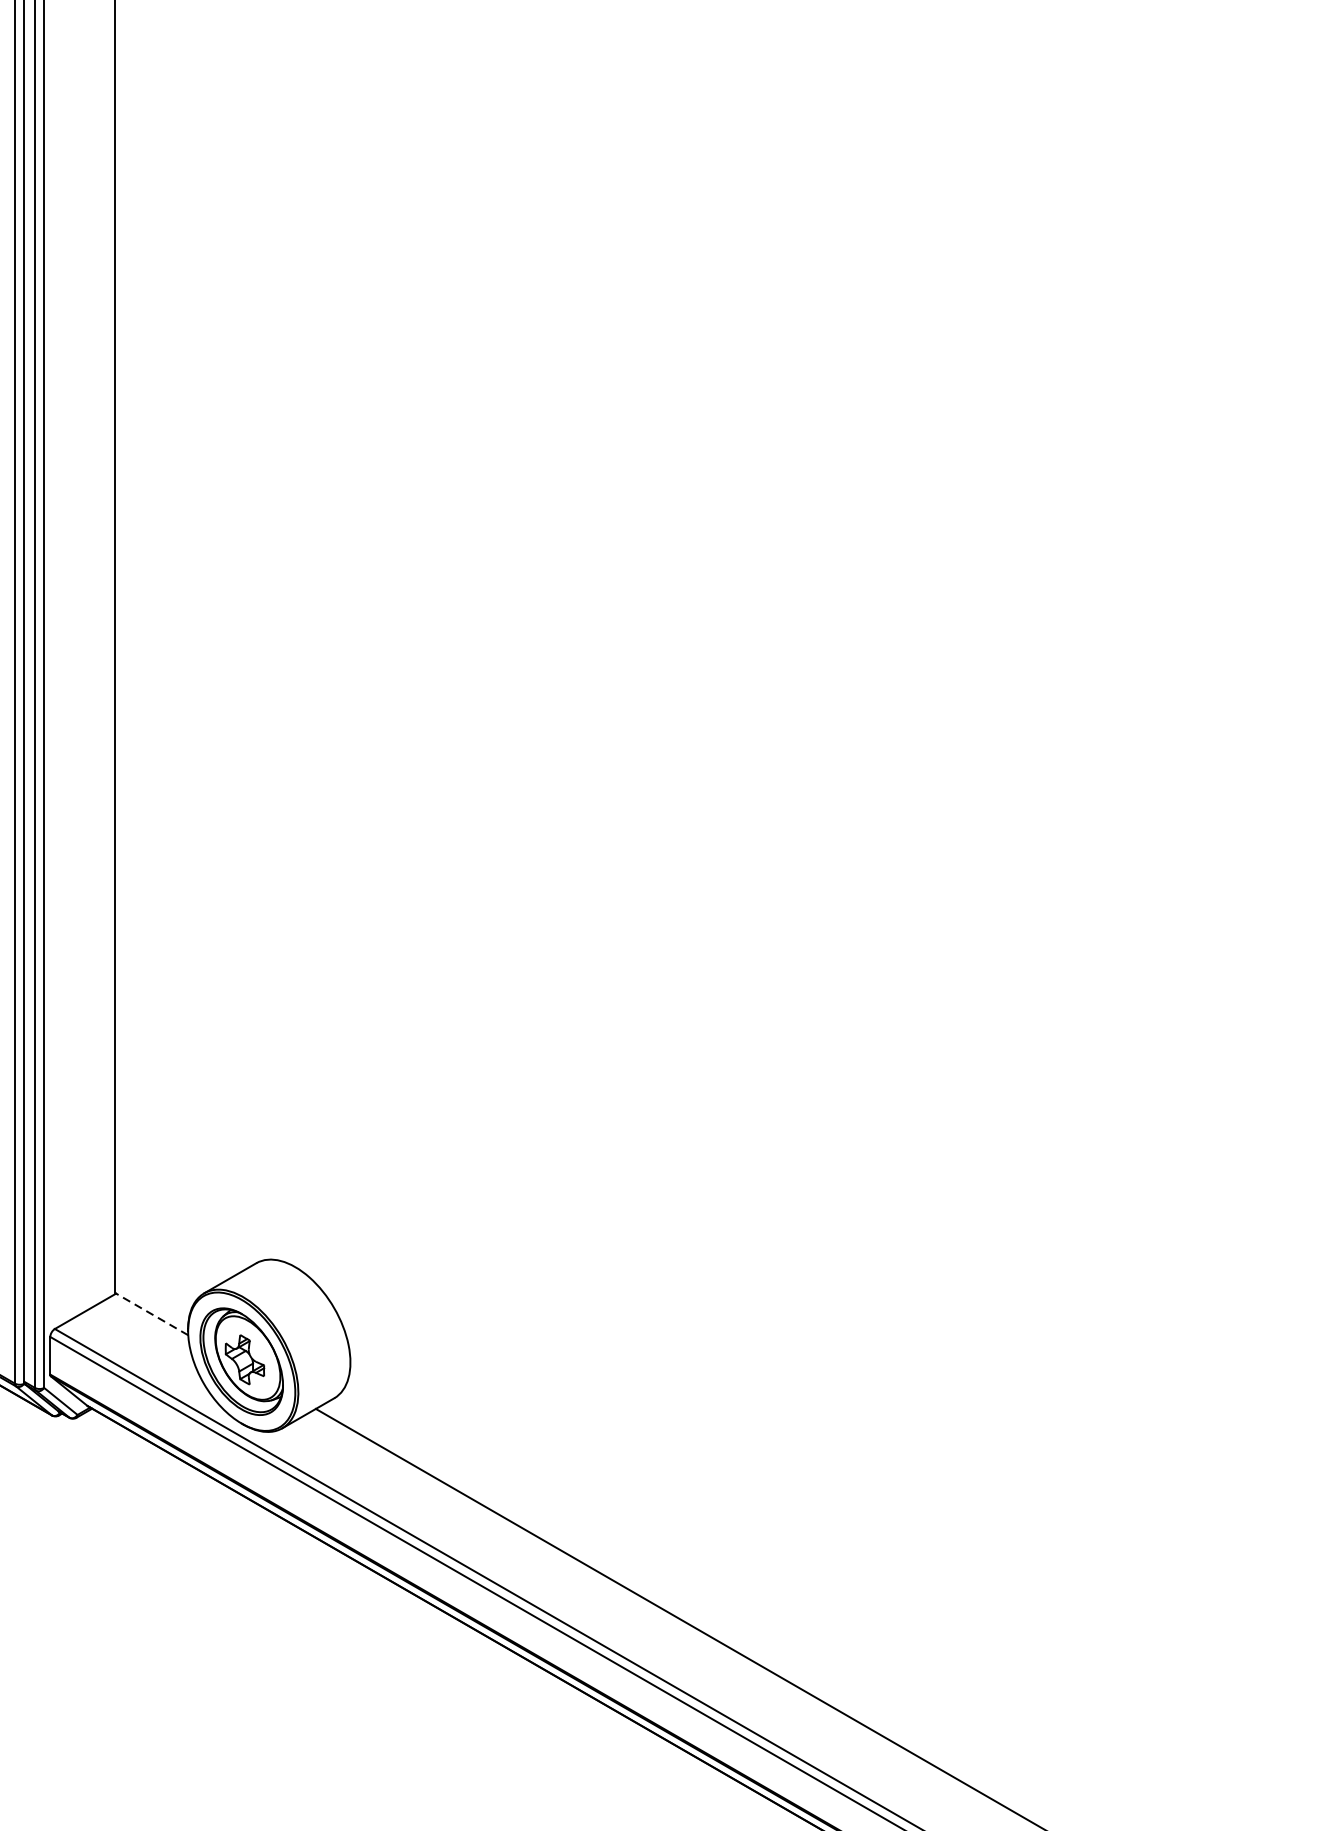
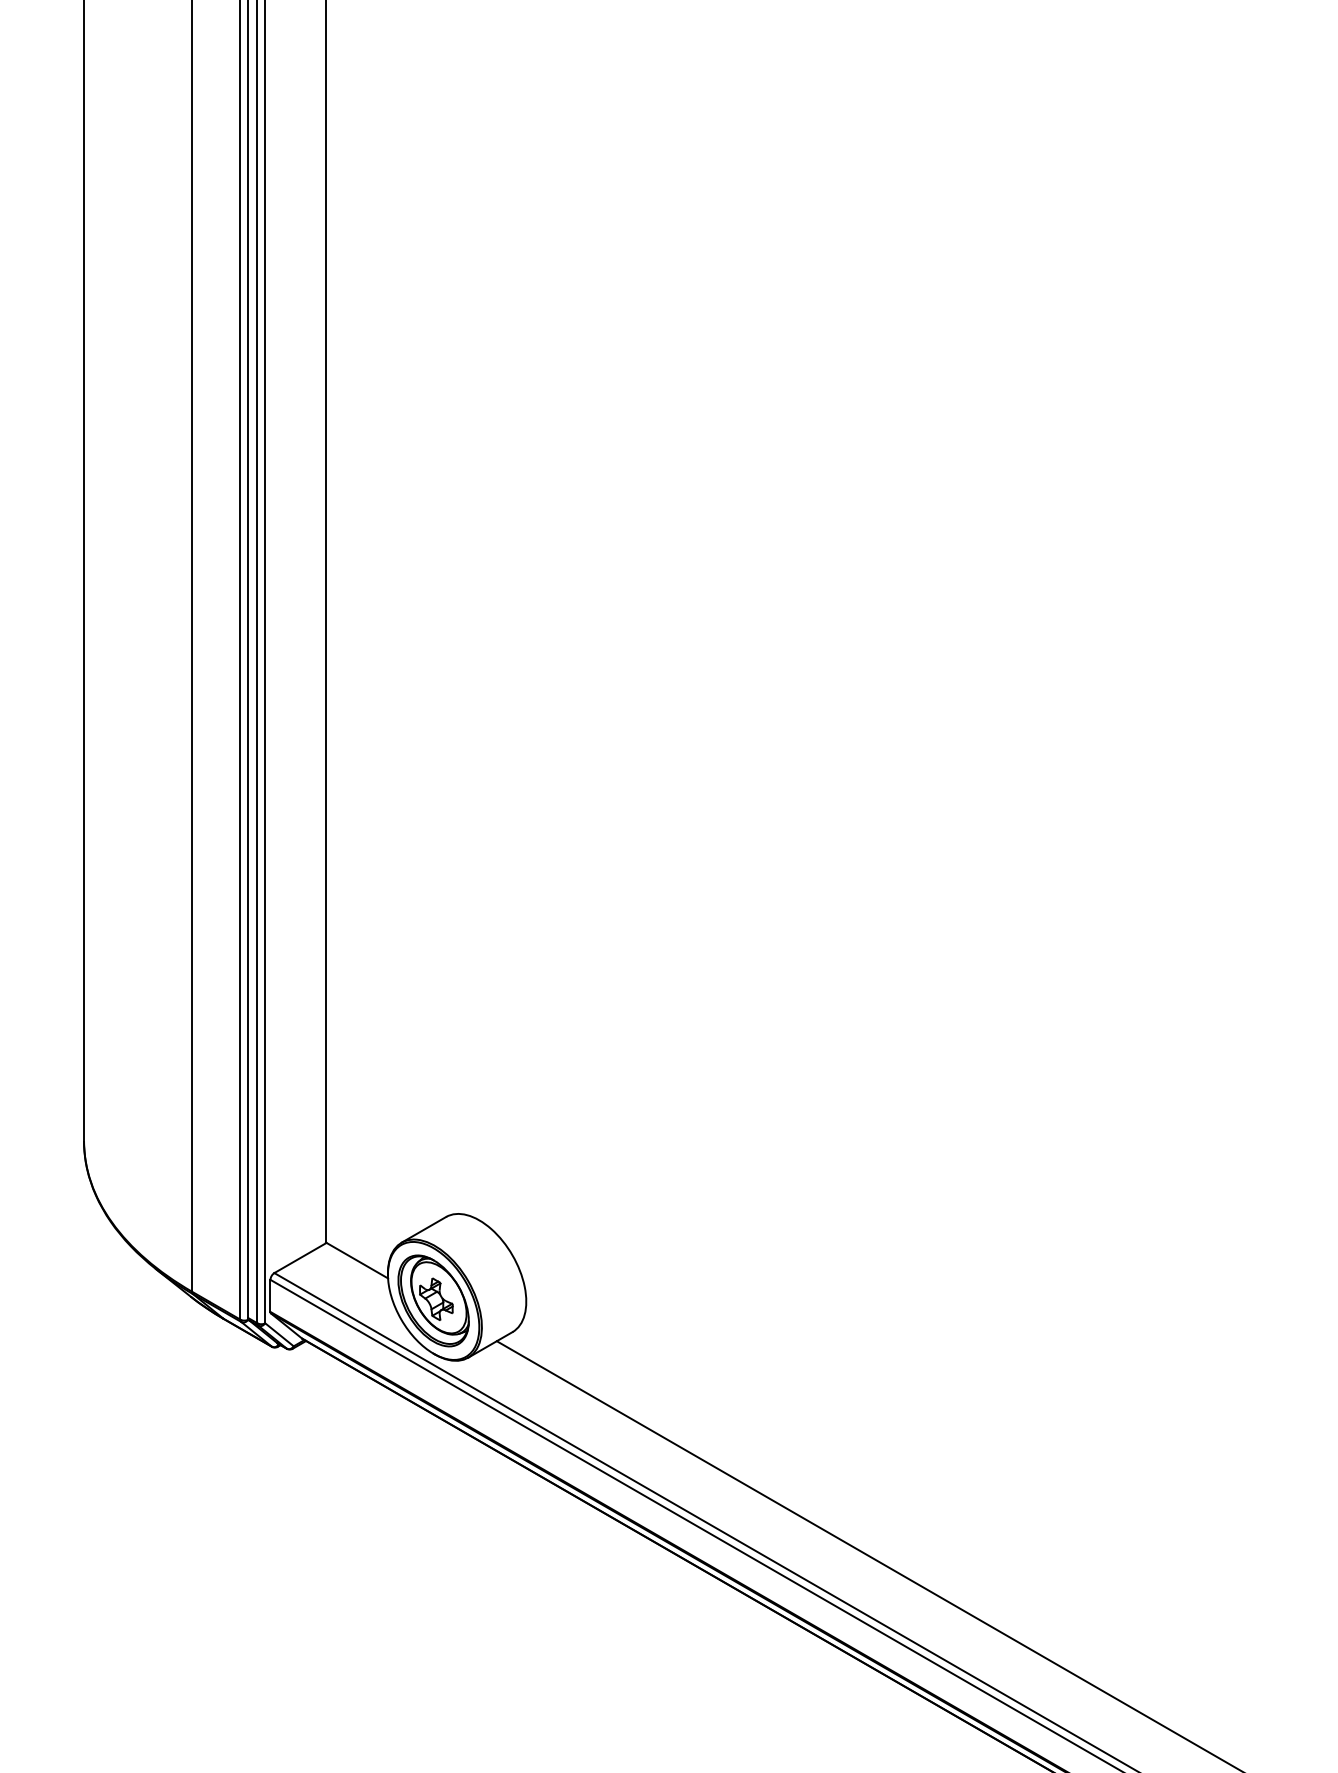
line: (152, 1314) -> (357, 1260), dashed -> solid

